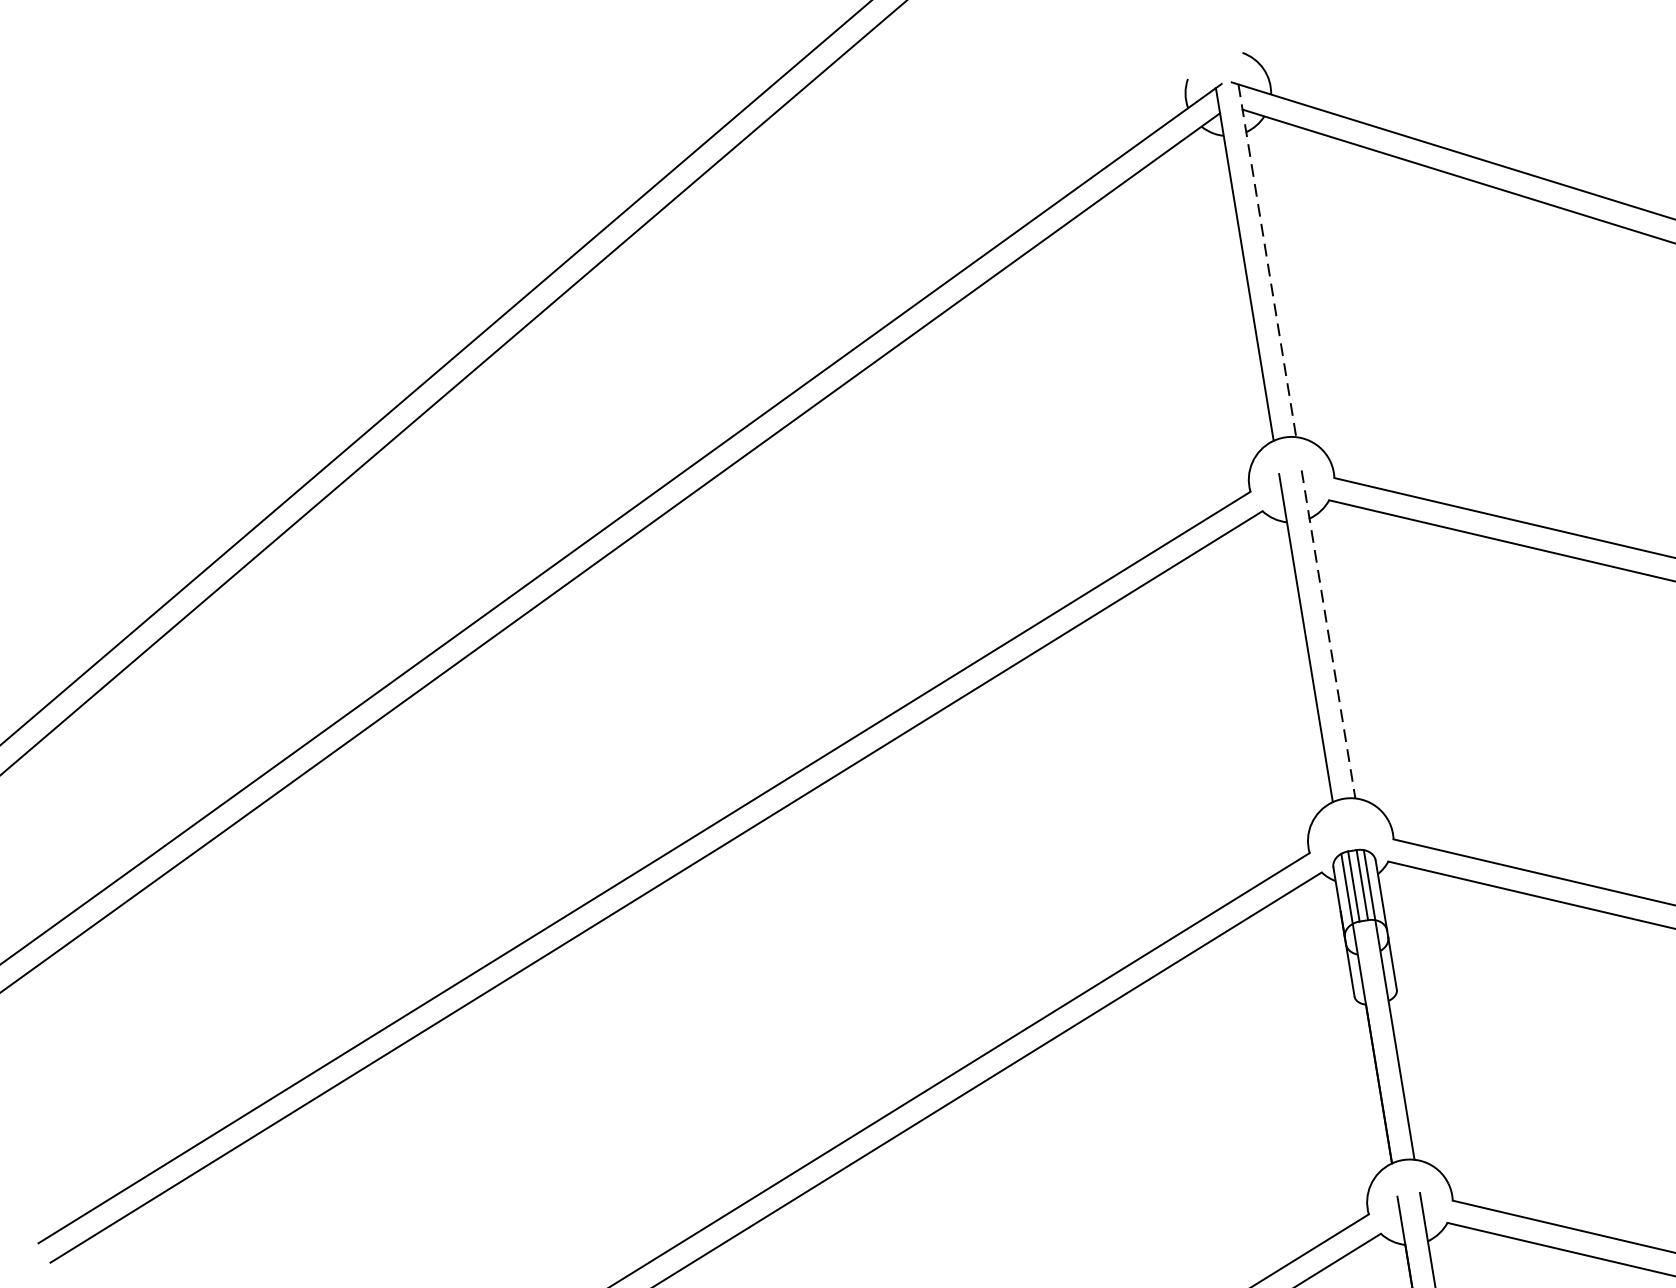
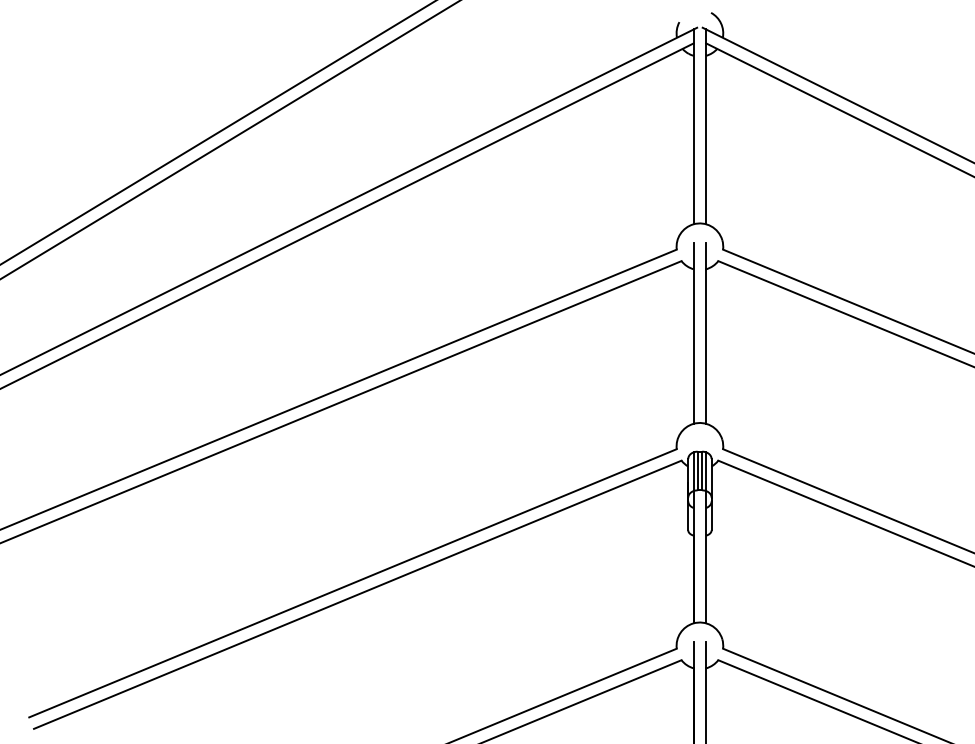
line: (1268, 261) -> (706, 127), dashed -> solid
line: (1329, 634) -> (706, 333), dashed -> solid

